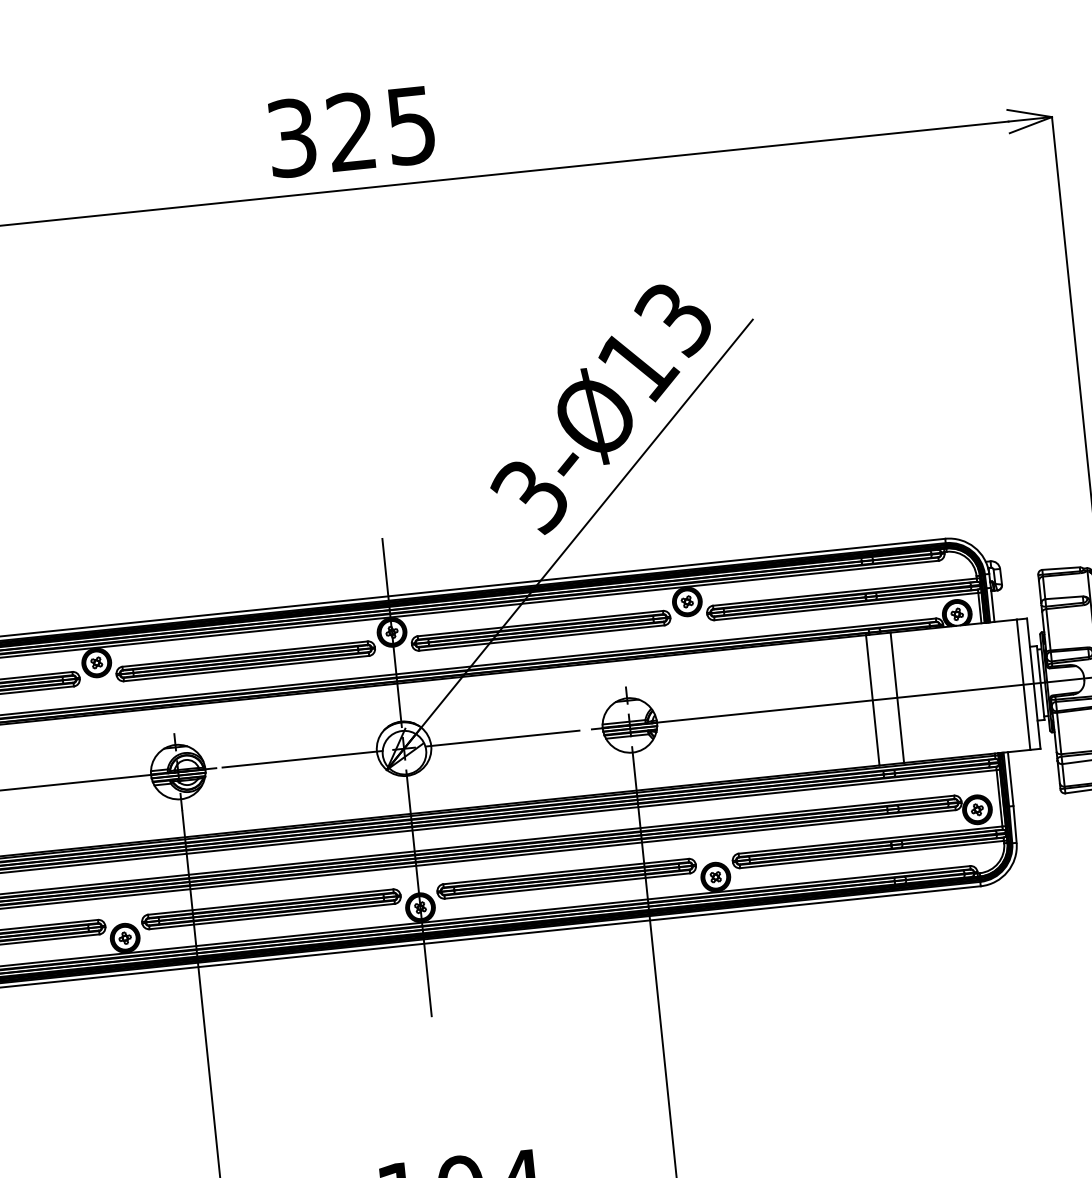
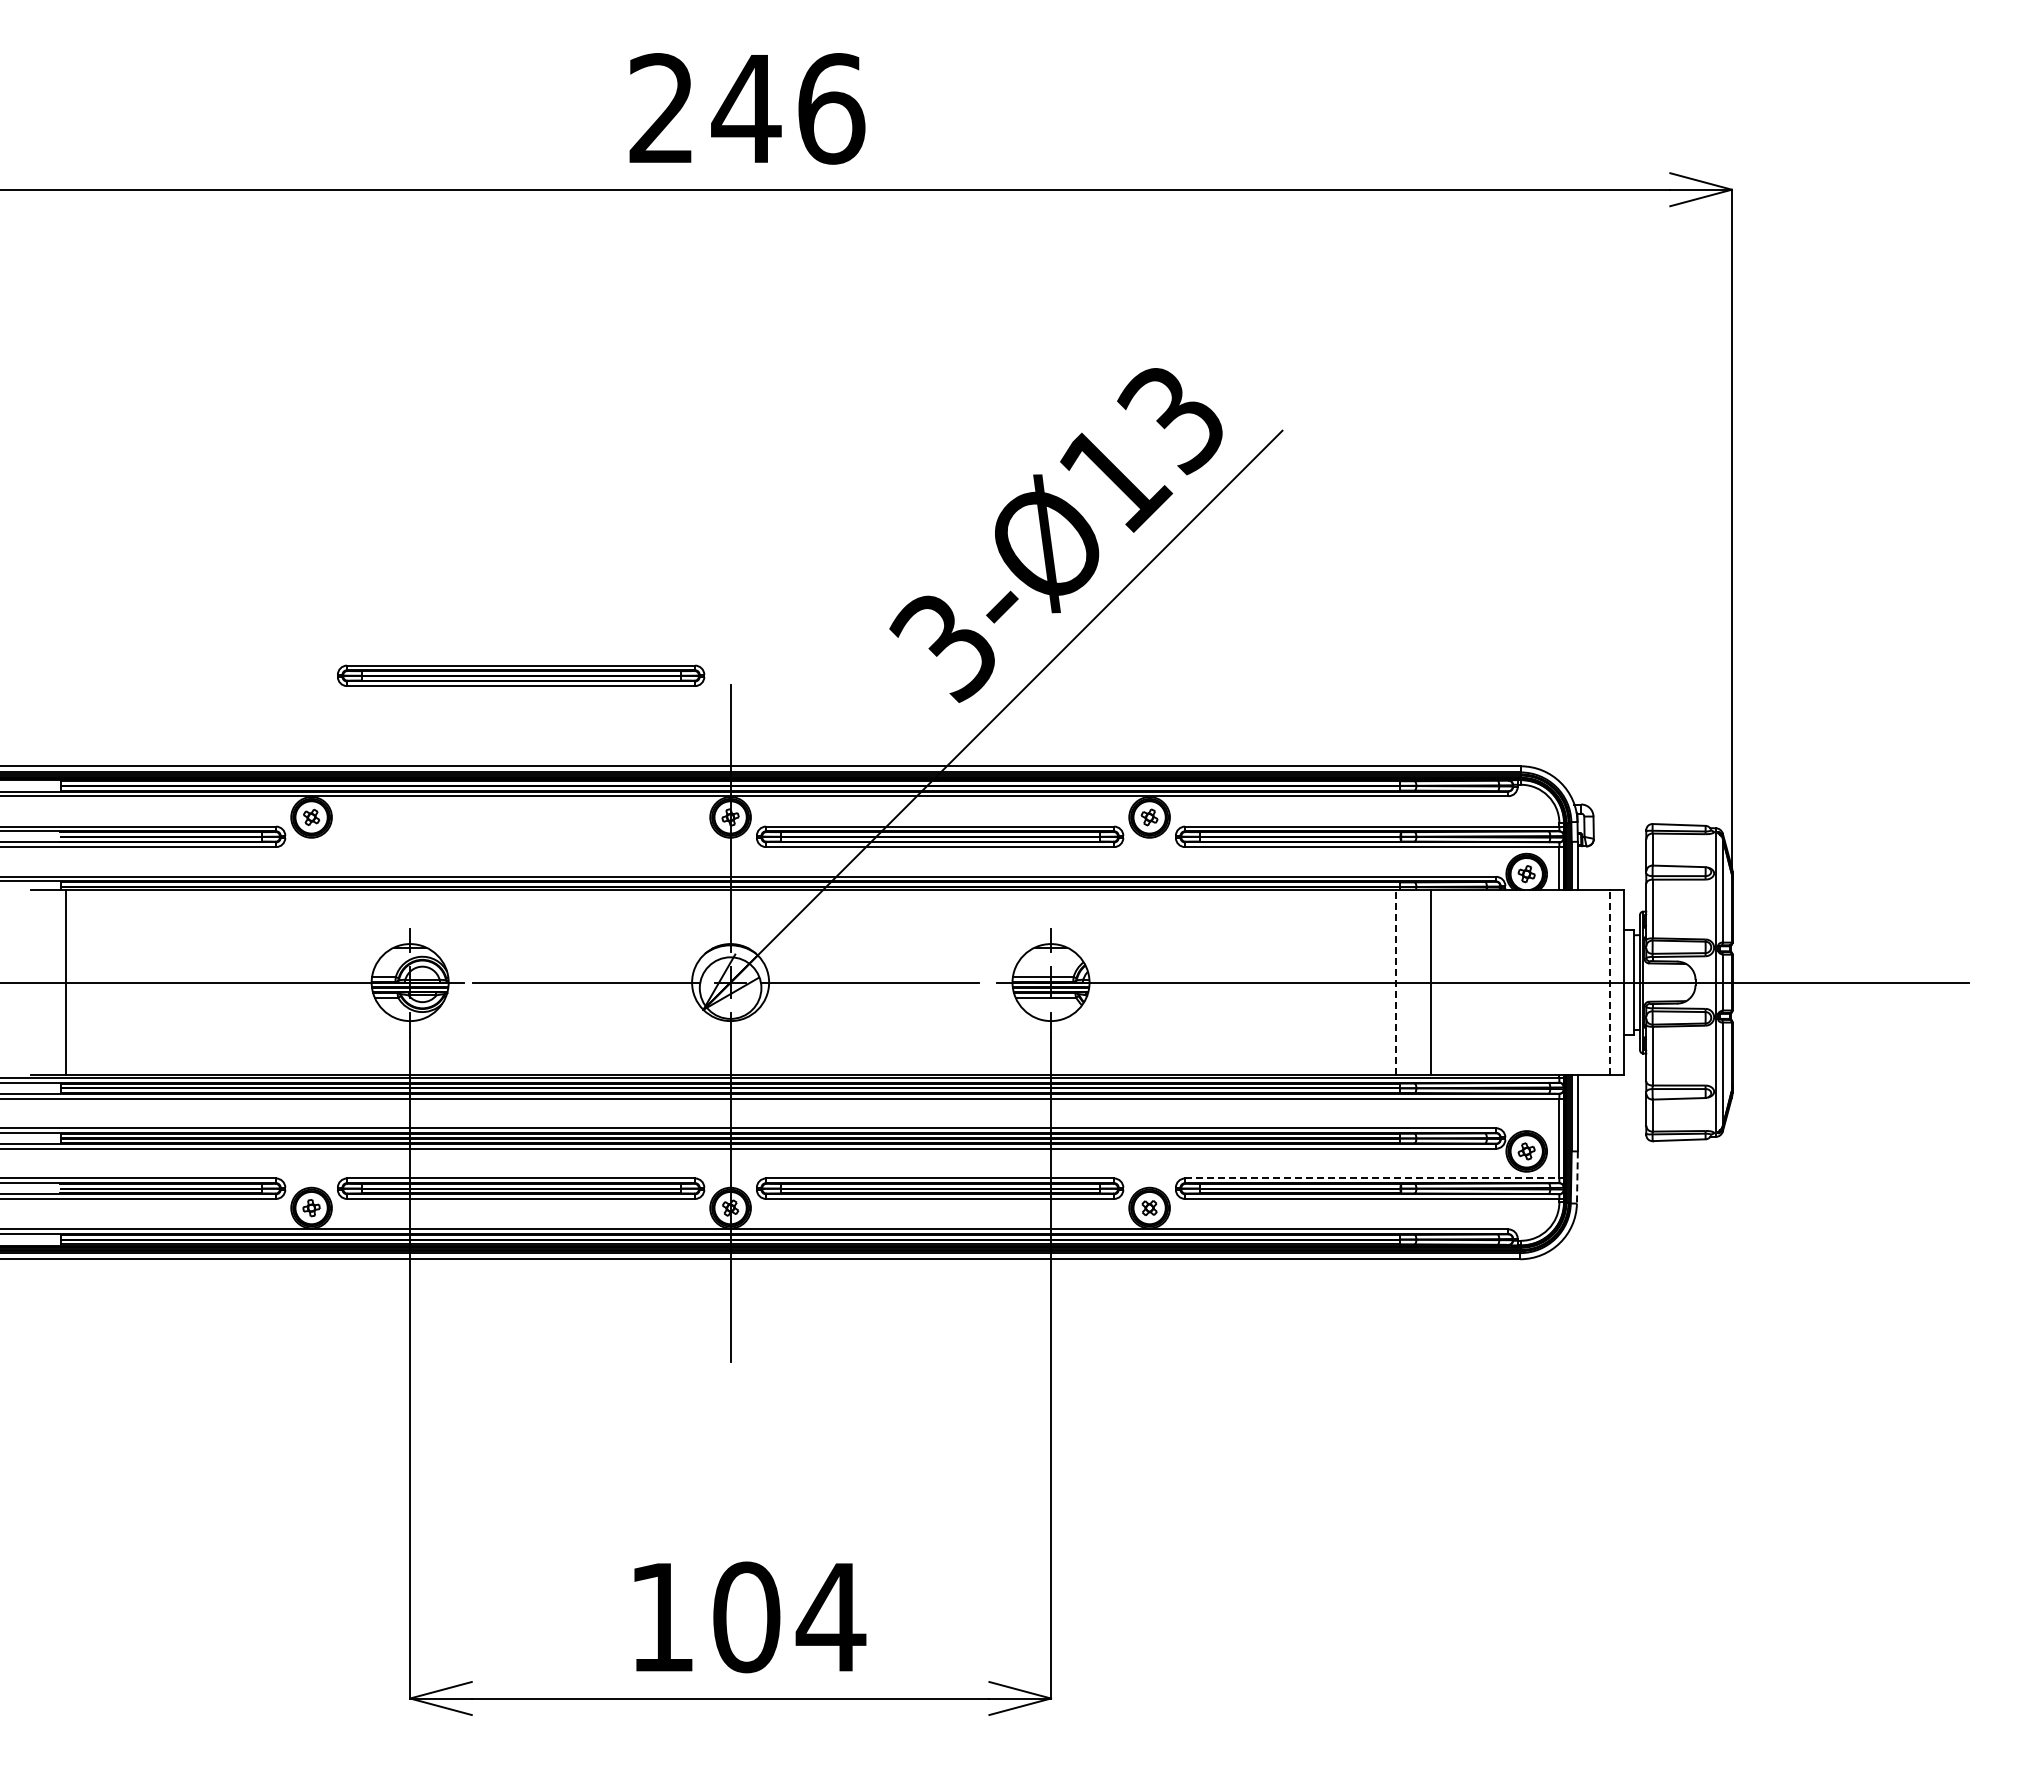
text: (352, 131) -> (747, 108), 325 -> 246
part: (246, 661) -> (521, 675), moved
line: (1023, 684) -> (1609, 982), solid -> dashed
line: (872, 700) -> (1395, 982), solid -> dashed
line: (1015, 824) -> (1577, 1177), solid -> dashed
line: (870, 840) -> (1372, 1178), solid -> dashed

